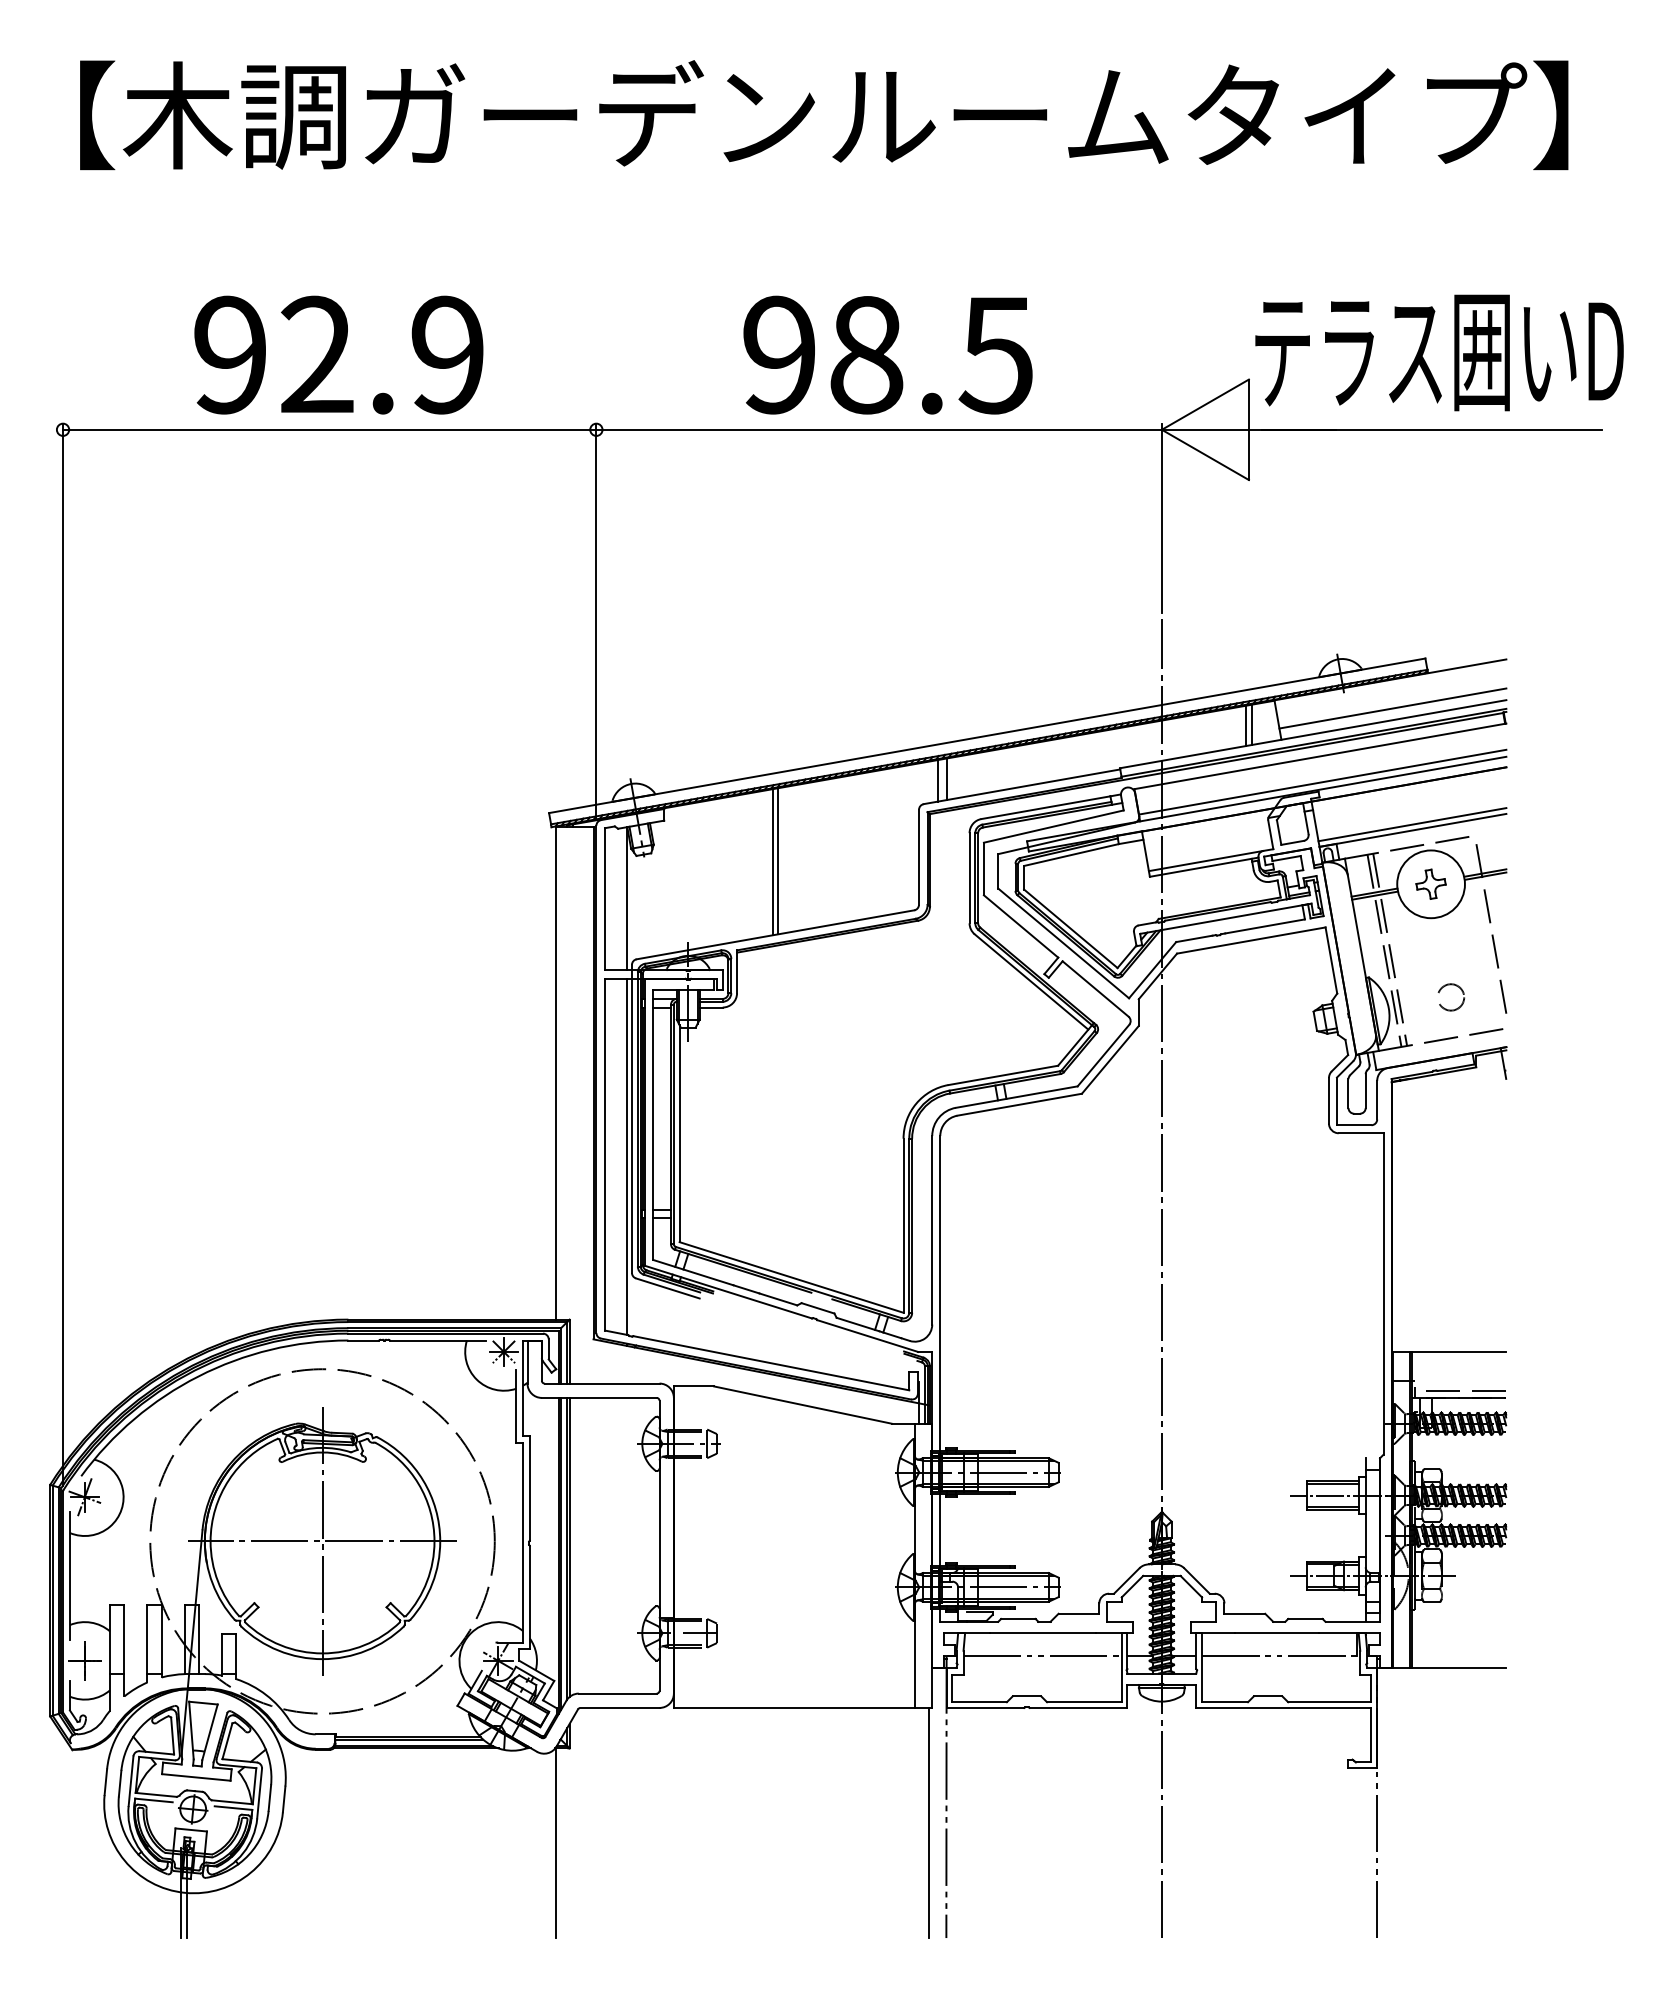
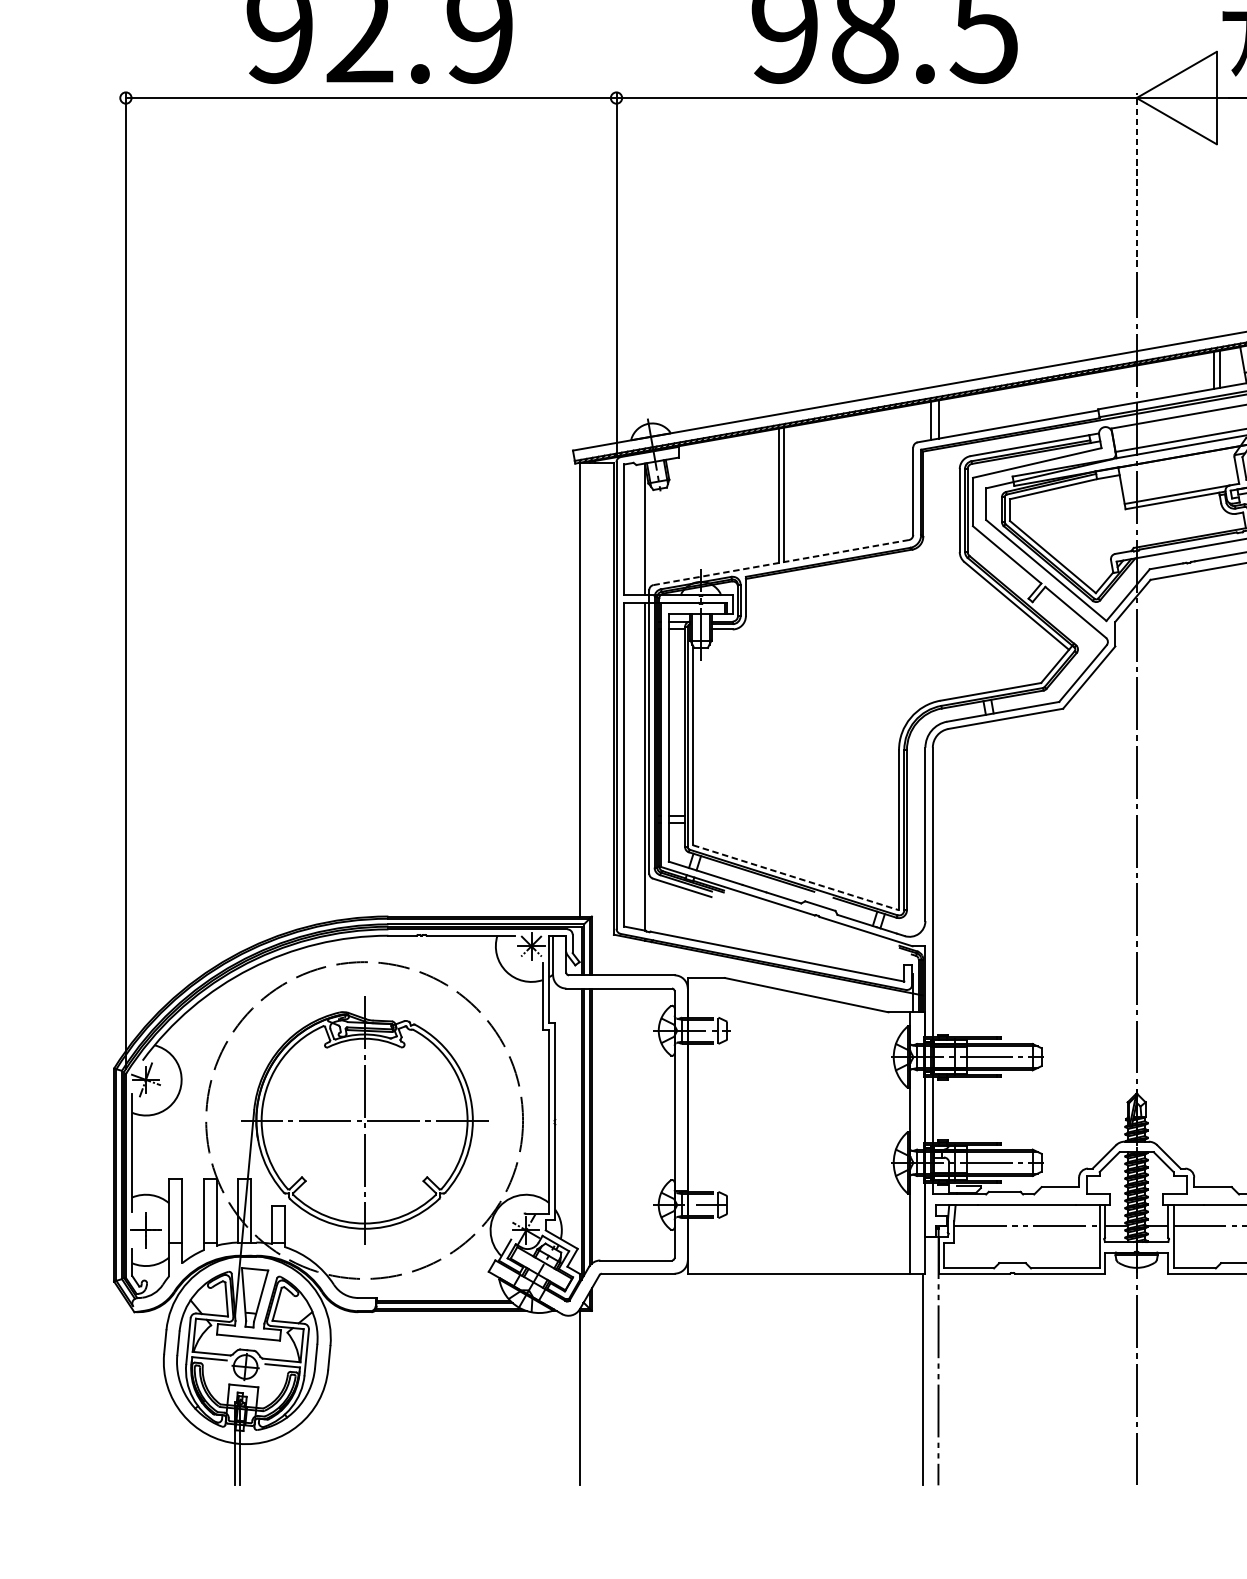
line: (1161, 518) -> (1136, 179), solid -> dashed
line: (775, 934) -> (781, 562), solid -> dashed
line: (792, 1277) -> (796, 877), solid -> dashed

